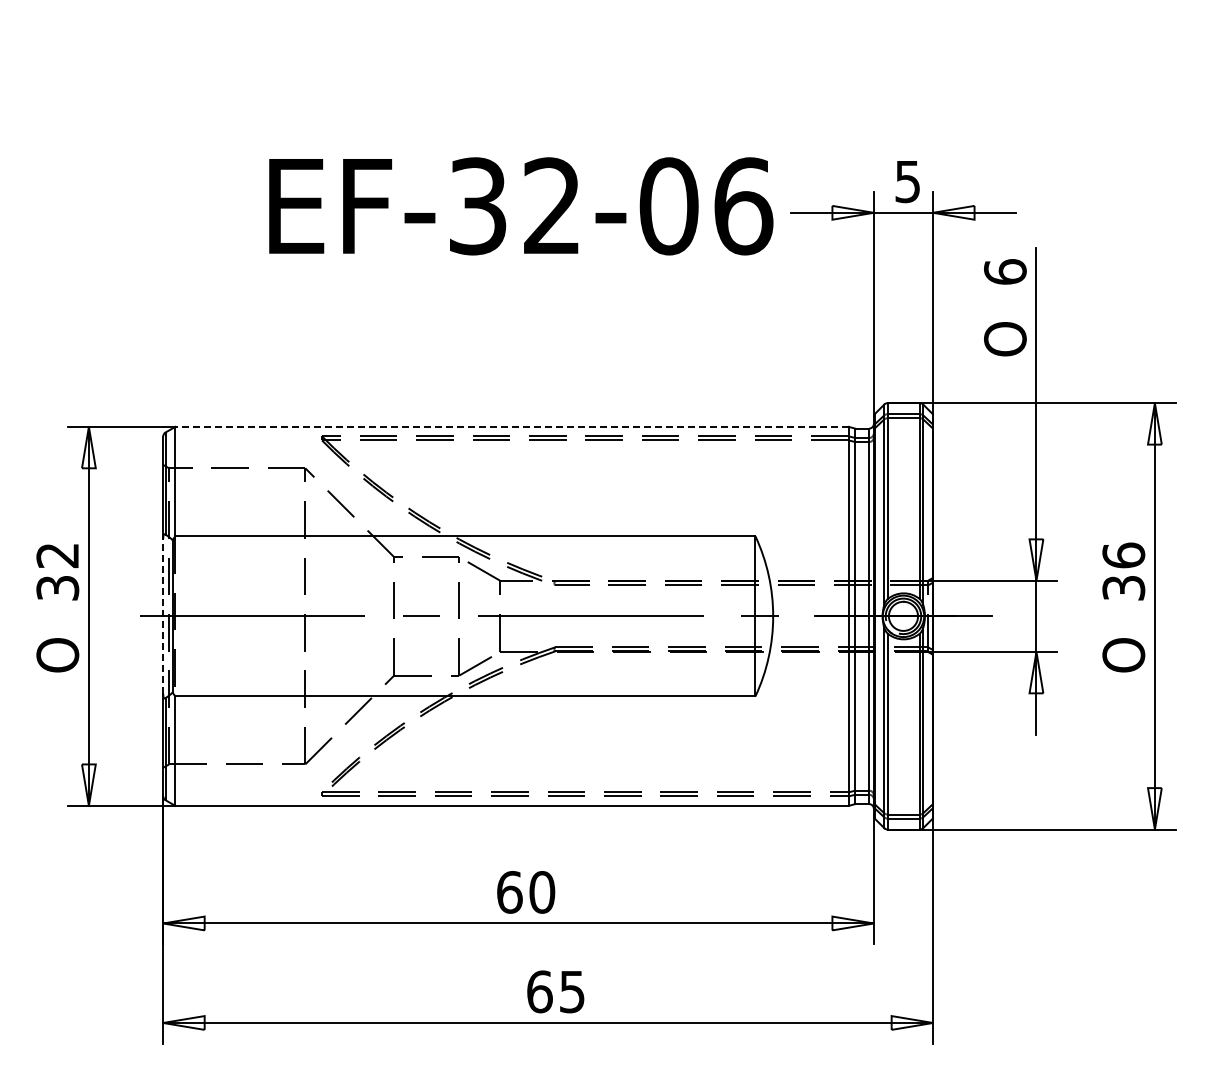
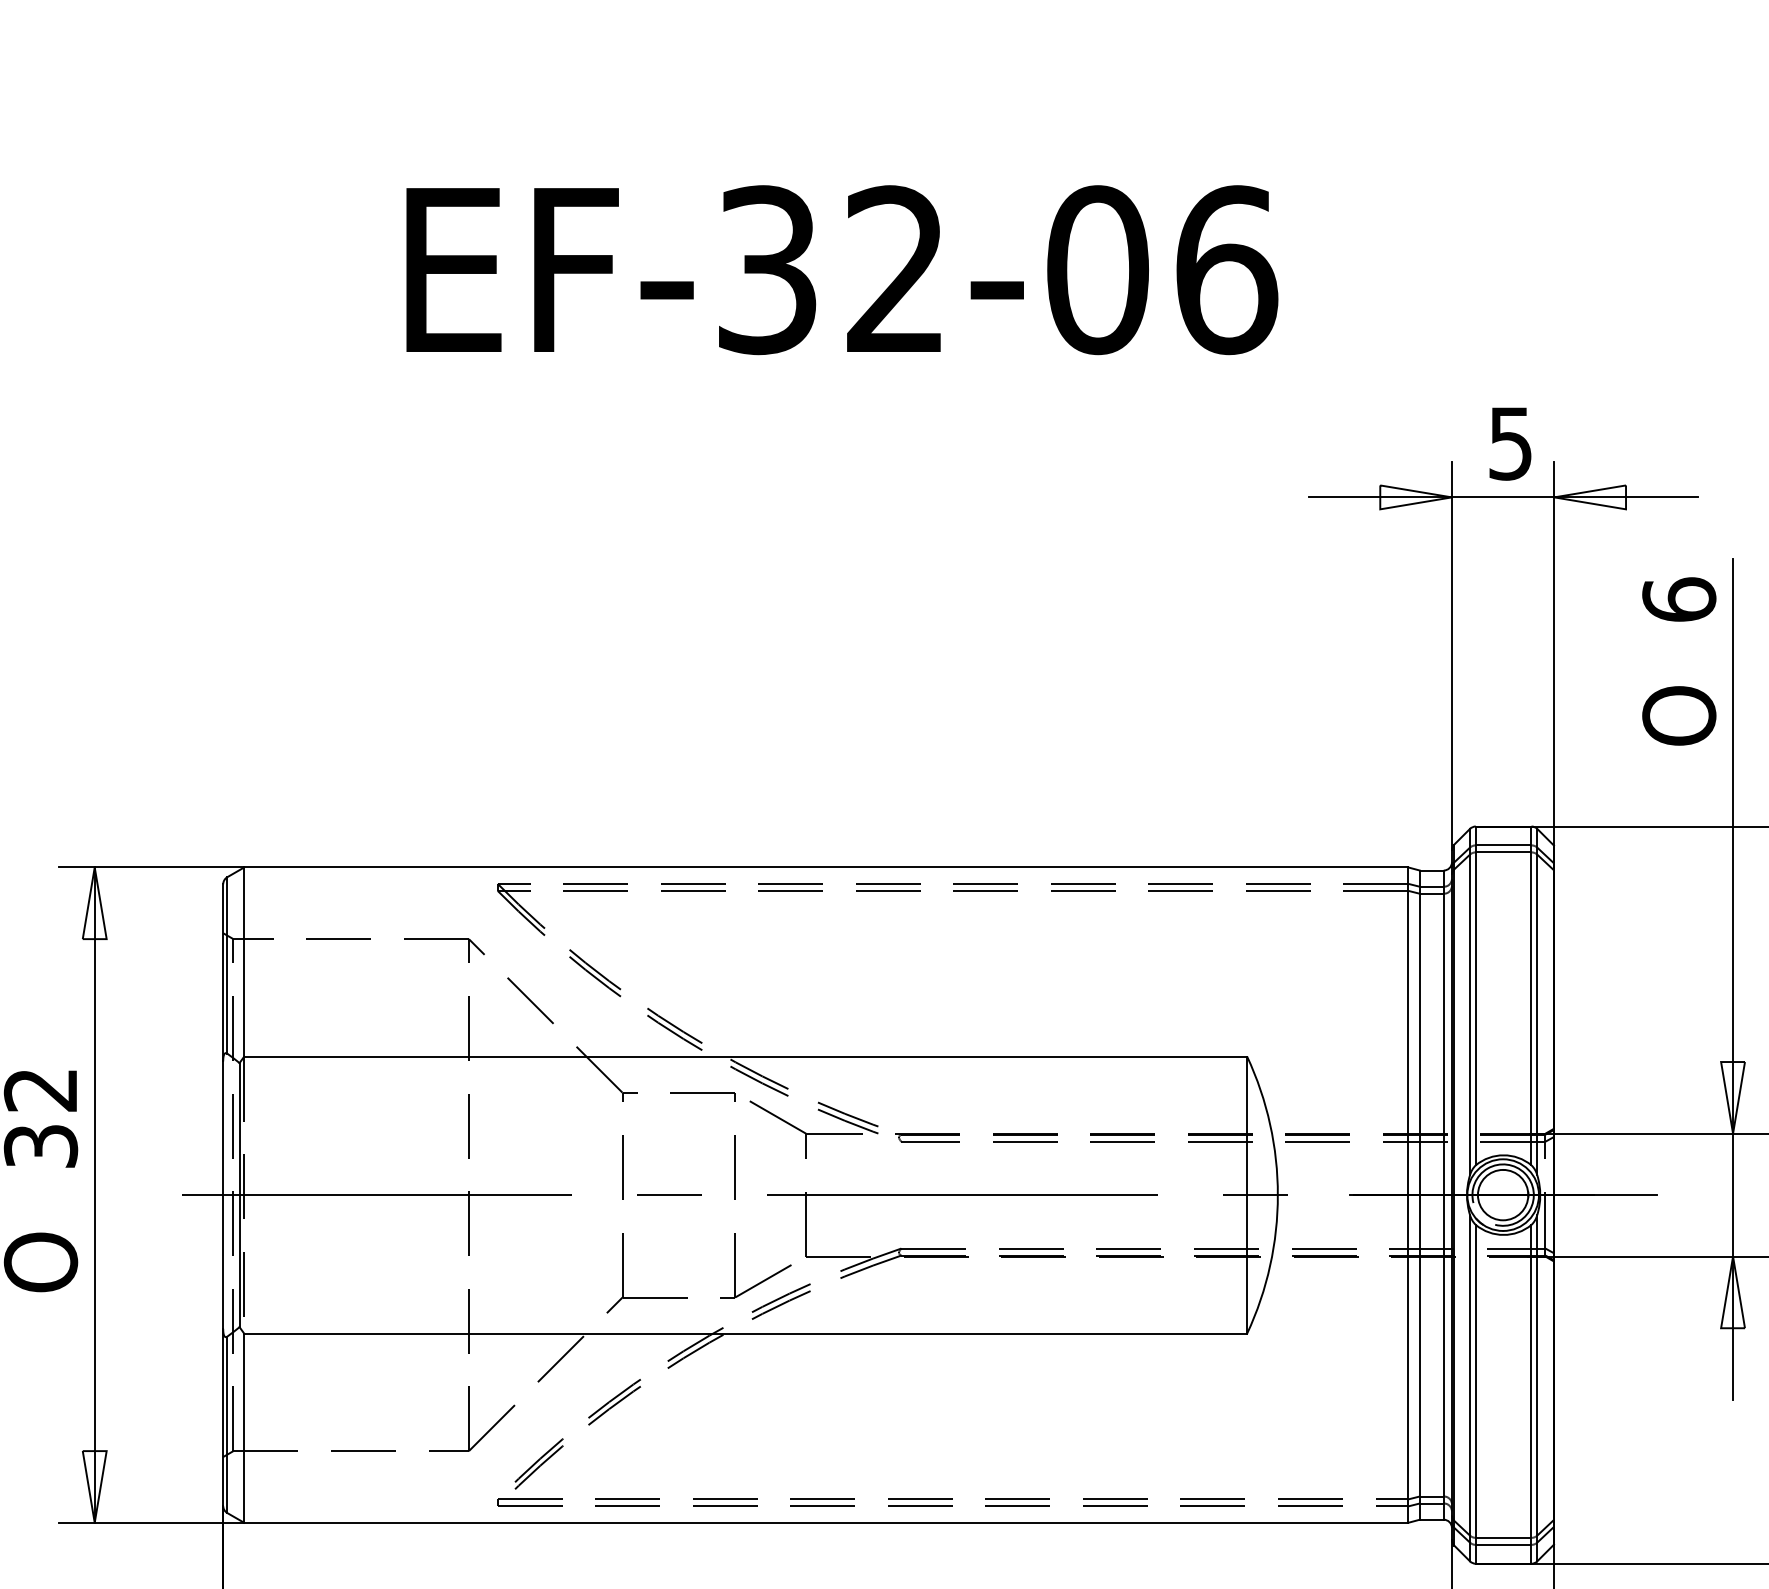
text: (521, 206) -> (842, 270), moved
line: (512, 426) -> (827, 866), dashed -> solid
line: (163, 615) -> (223, 1193), dashed -> solid

